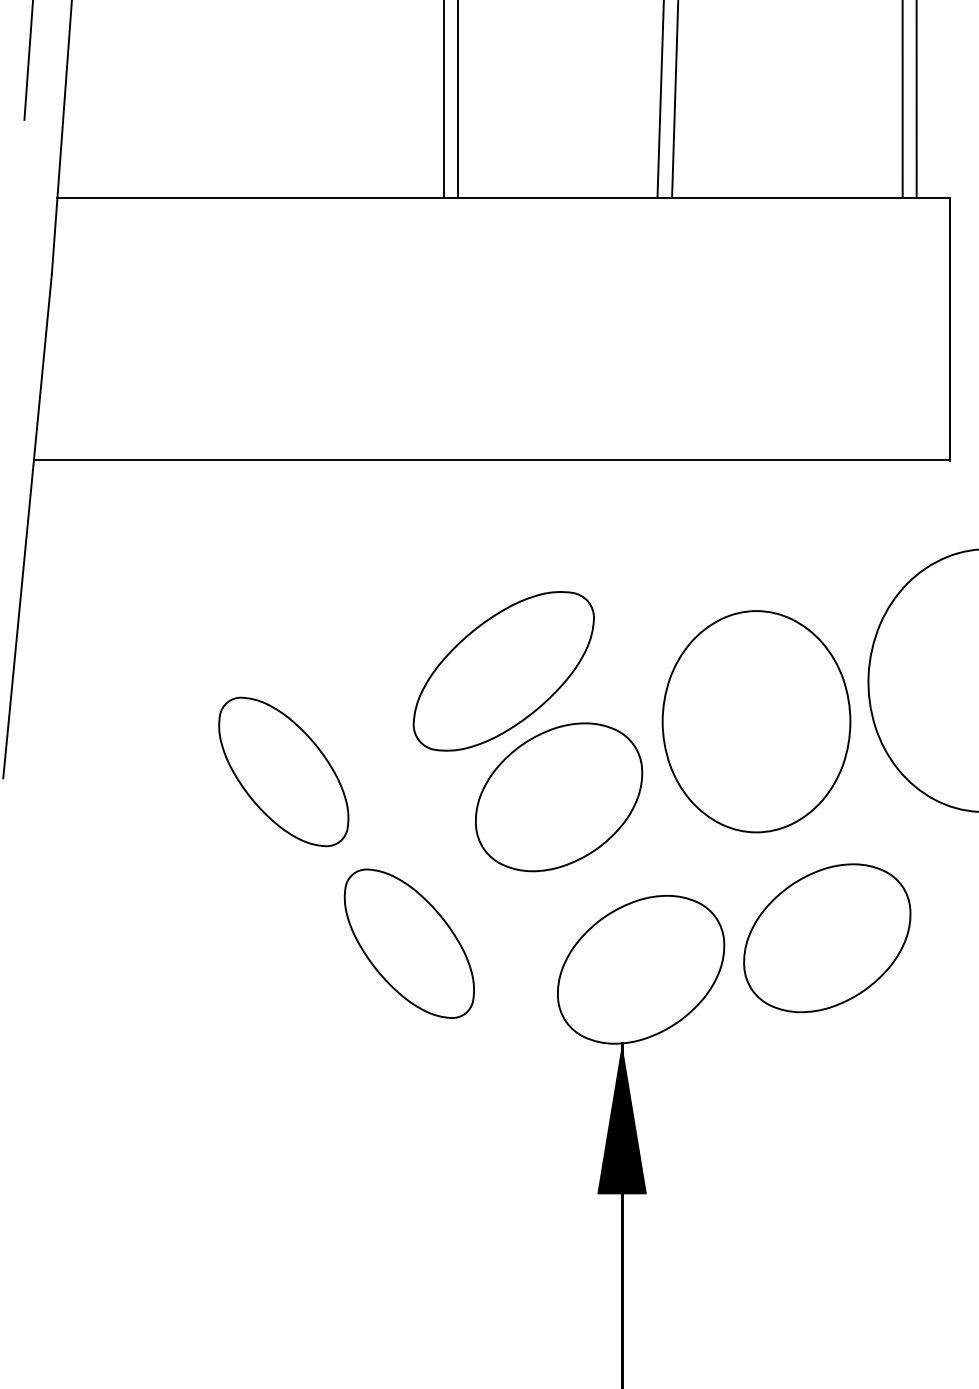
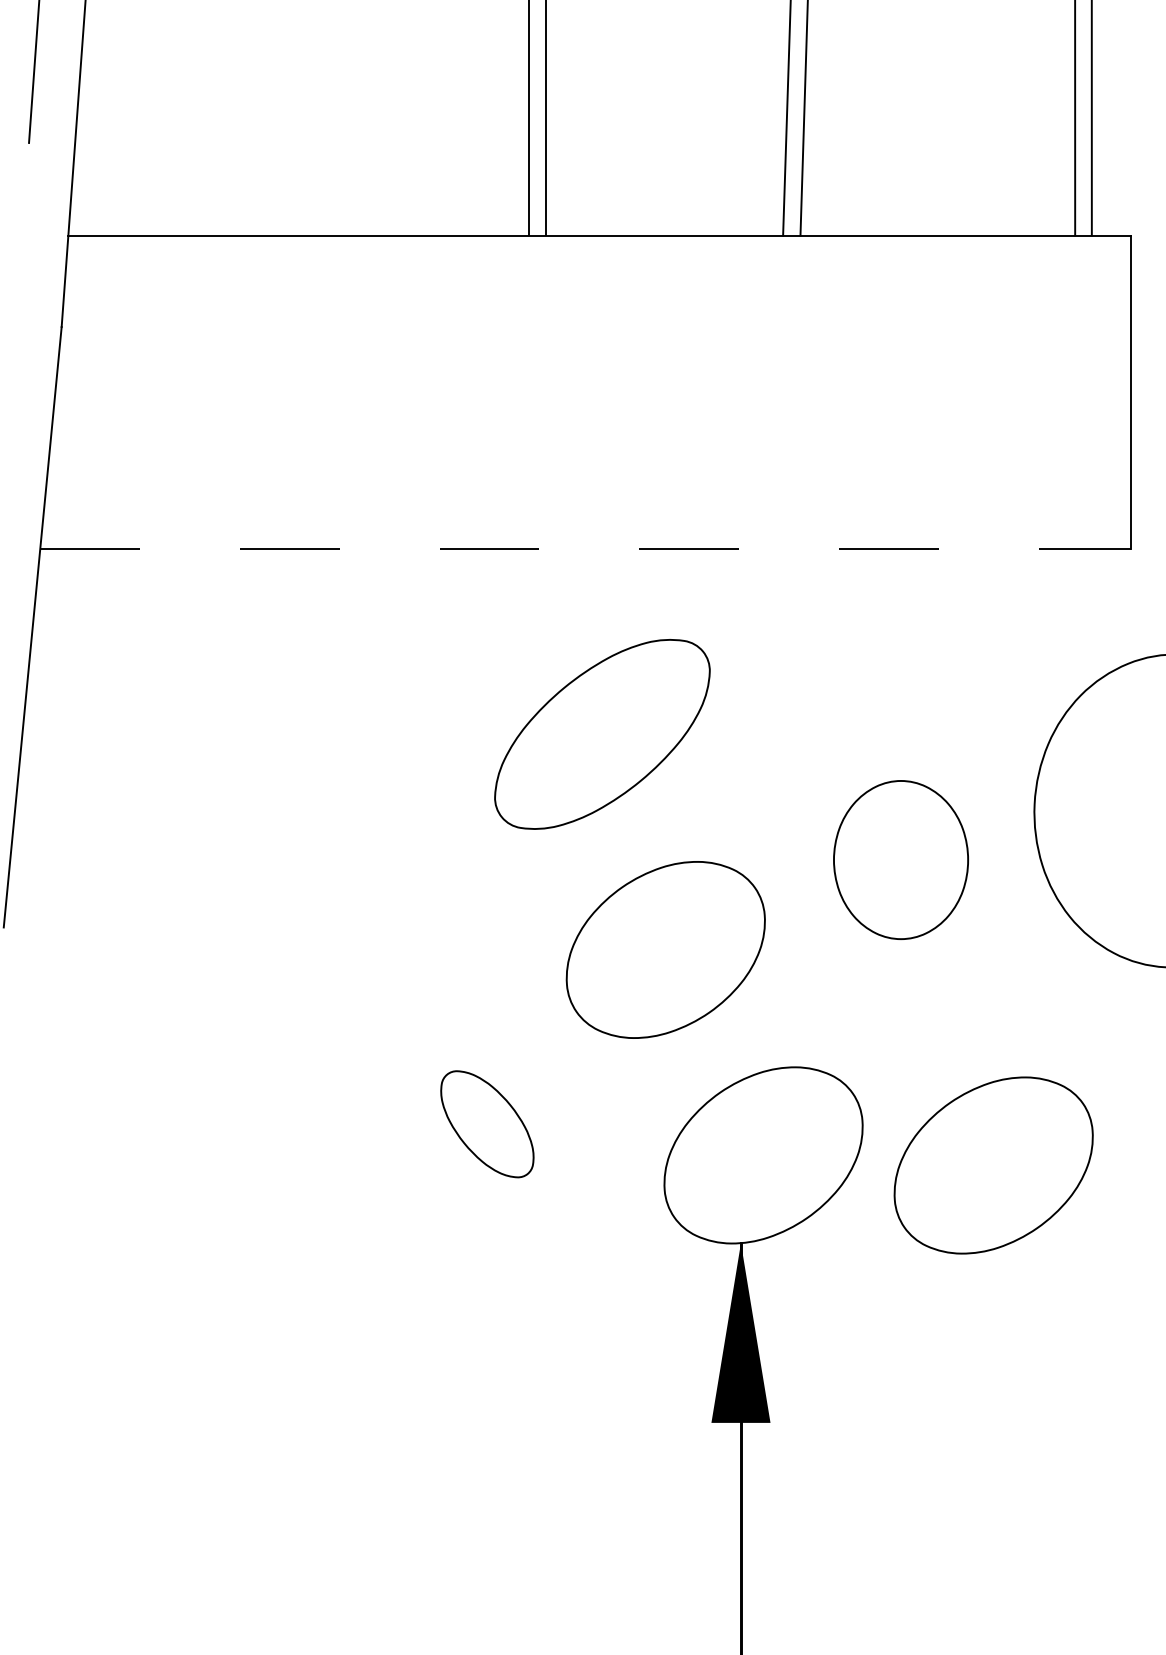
line: (491, 460) -> (585, 548), solid -> dashed
part: (503, 671) -> (602, 734), moved
part: (756, 721) -> (901, 859), size x0.6
part: (283, 771) -> (337, 919), removed
part: (827, 938) -> (993, 1165), moved
part: (408, 943) -> (486, 1124), size x0.6

